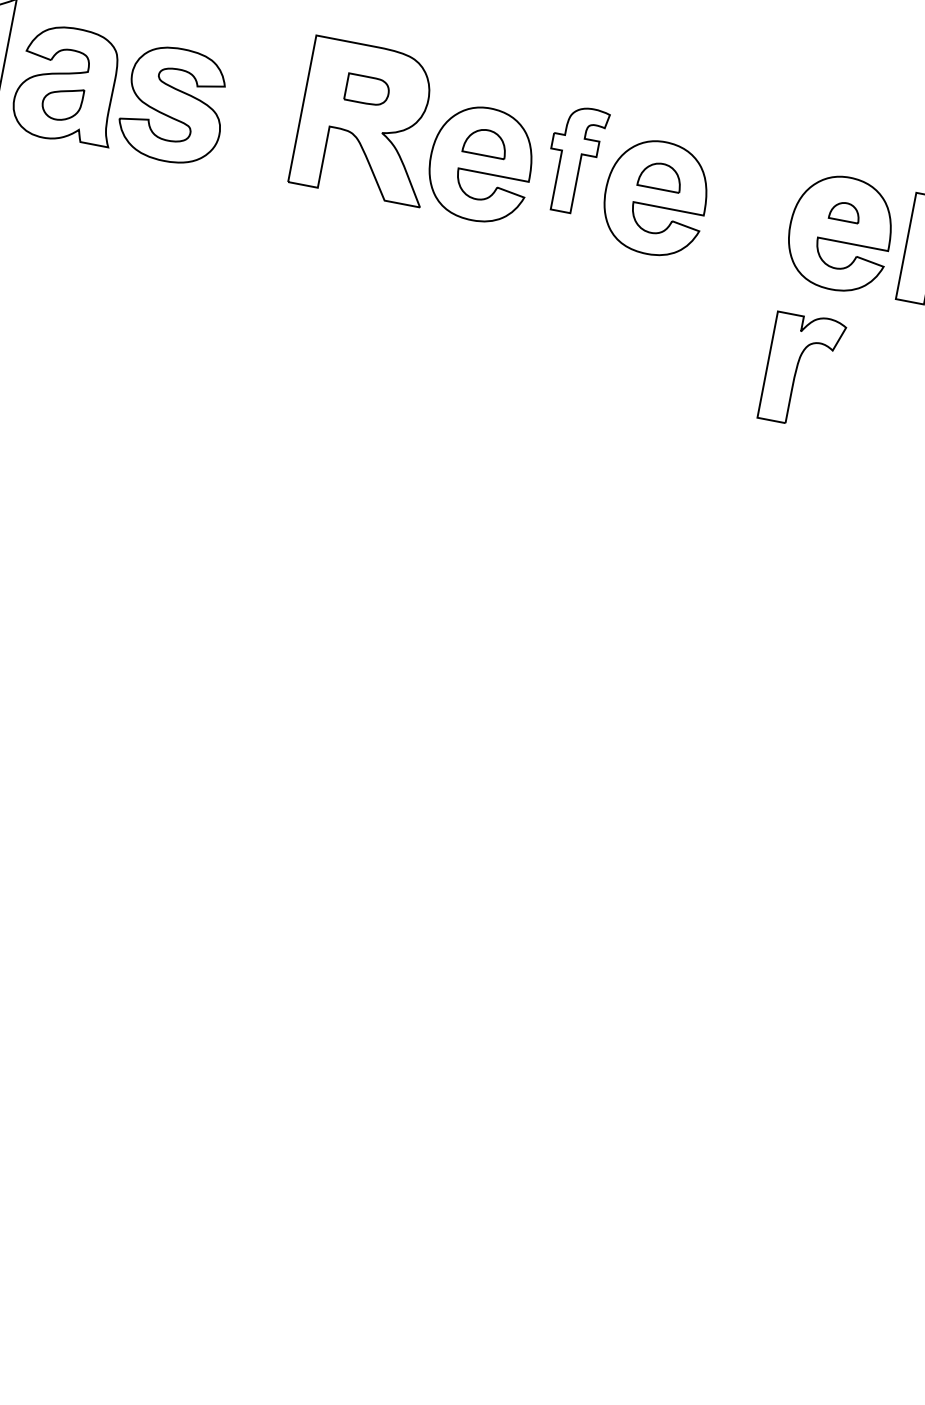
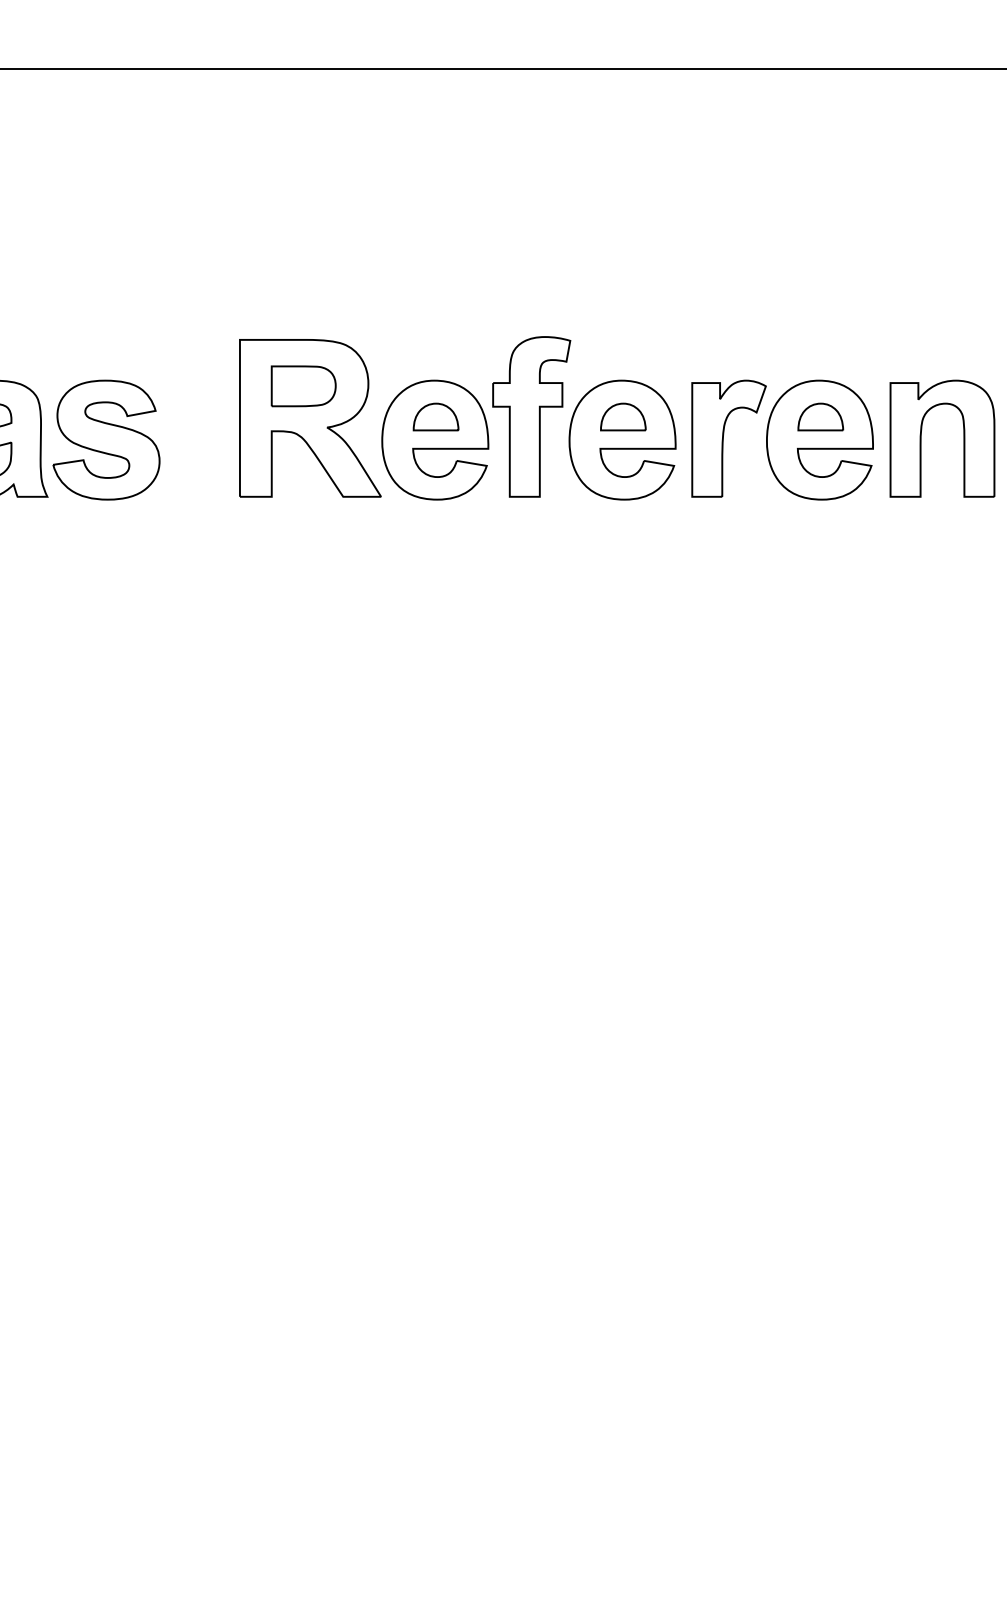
part: (367, 90) -> (303, 386), size x1.43
part: (574, 159) -> (531, 416), size x1.43
part: (844, 211) -> (820, 416), size x1.43
part: (801, 369) -> (728, 438), moved

